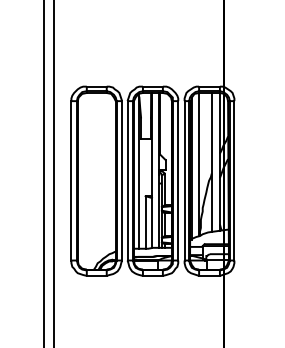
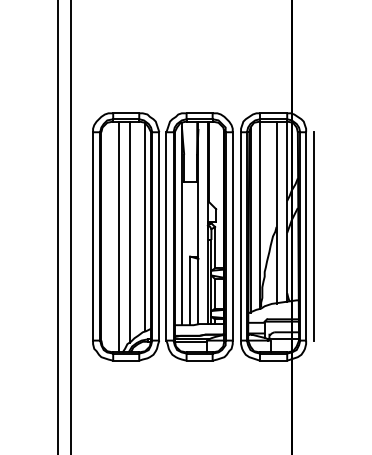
line: (111, 174) -> (145, 227), added
line: (99, 177) -> (129, 231), added
line: (91, 180) -> (119, 236), added
line: (240, 180) -> (314, 236), added

